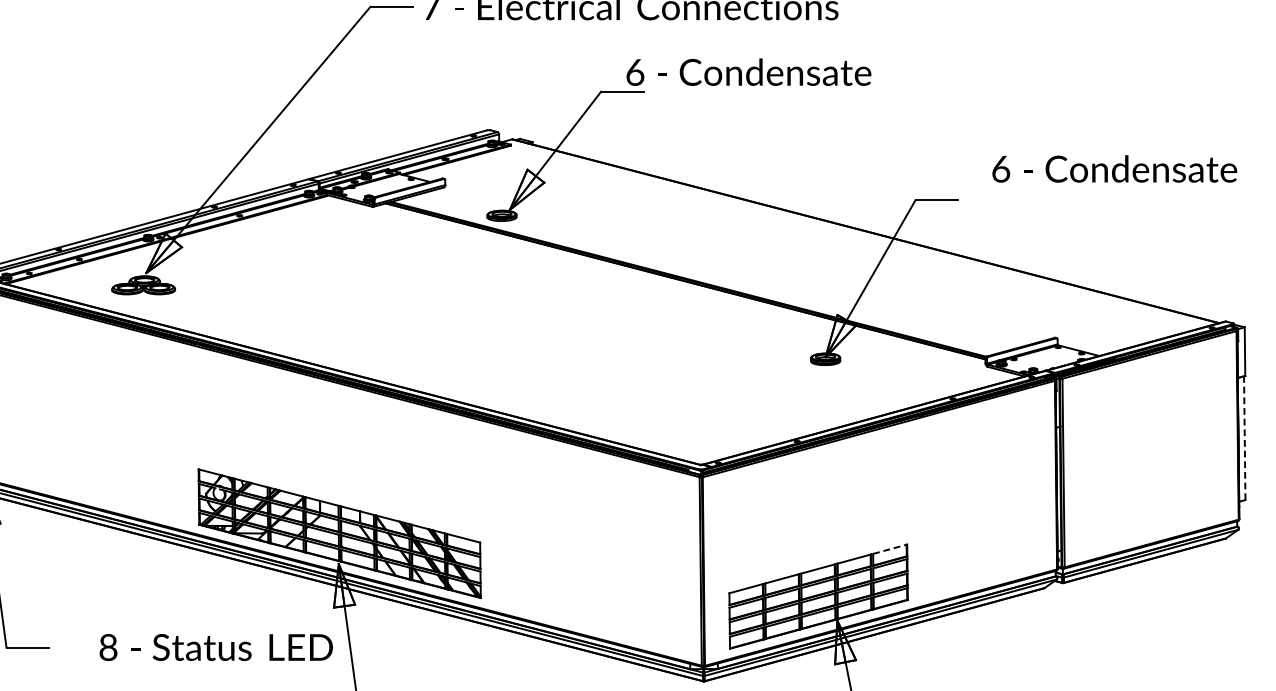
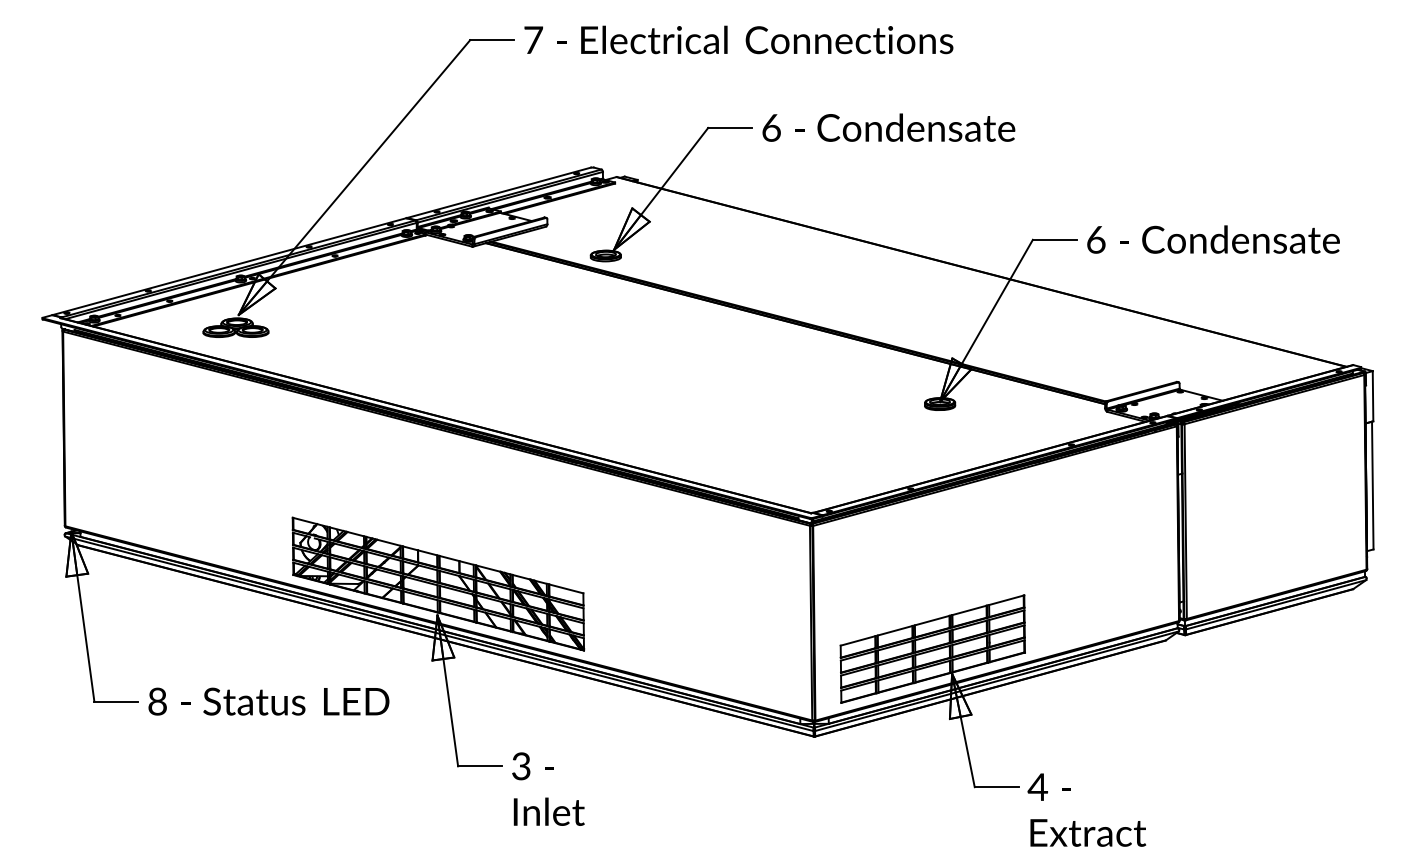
text: (748, 72) -> (888, 127), moved
text: (1114, 168) -> (1213, 239), moved
line: (1244, 438) -> (1372, 485), dashed -> solid
line: (890, 549) -> (1007, 600), dashed -> solid
text: (215, 647) -> (268, 701), moved

